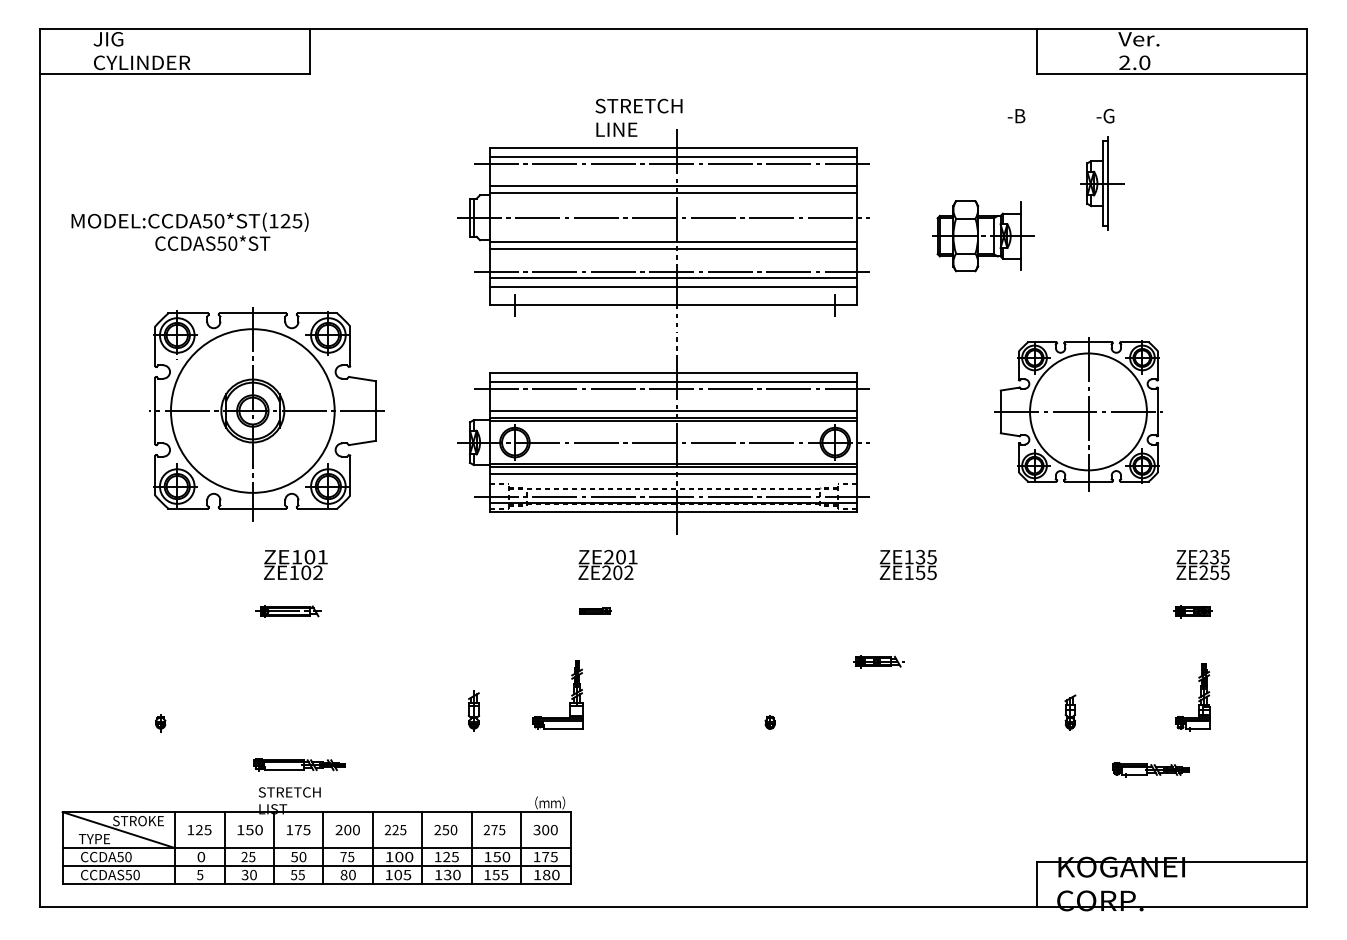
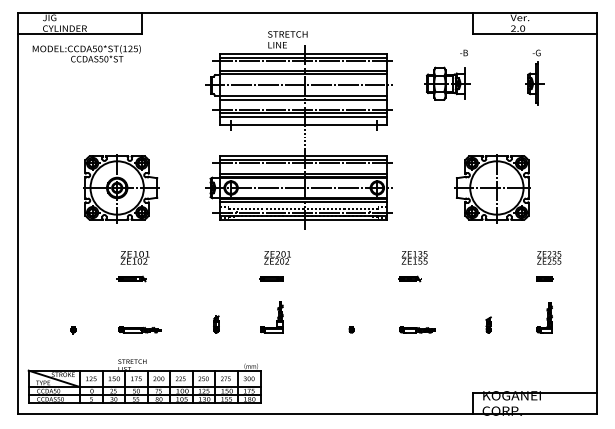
part: (1100, 169) -> (534, 77), moved
text: (189, 231) -> (86, 53), moved
part: (982, 235) -> (447, 83), moved
part: (662, 316) -> (298, 130), moved
part: (265, 413) -> (121, 188), size x0.71
part: (594, 610) -> (271, 278), size x1.67
part: (877, 660) -> (409, 278), moved
part: (557, 695) -> (271, 317), moved
part: (298, 763) -> (139, 329), moved
part: (1151, 767) -> (417, 329), moved

